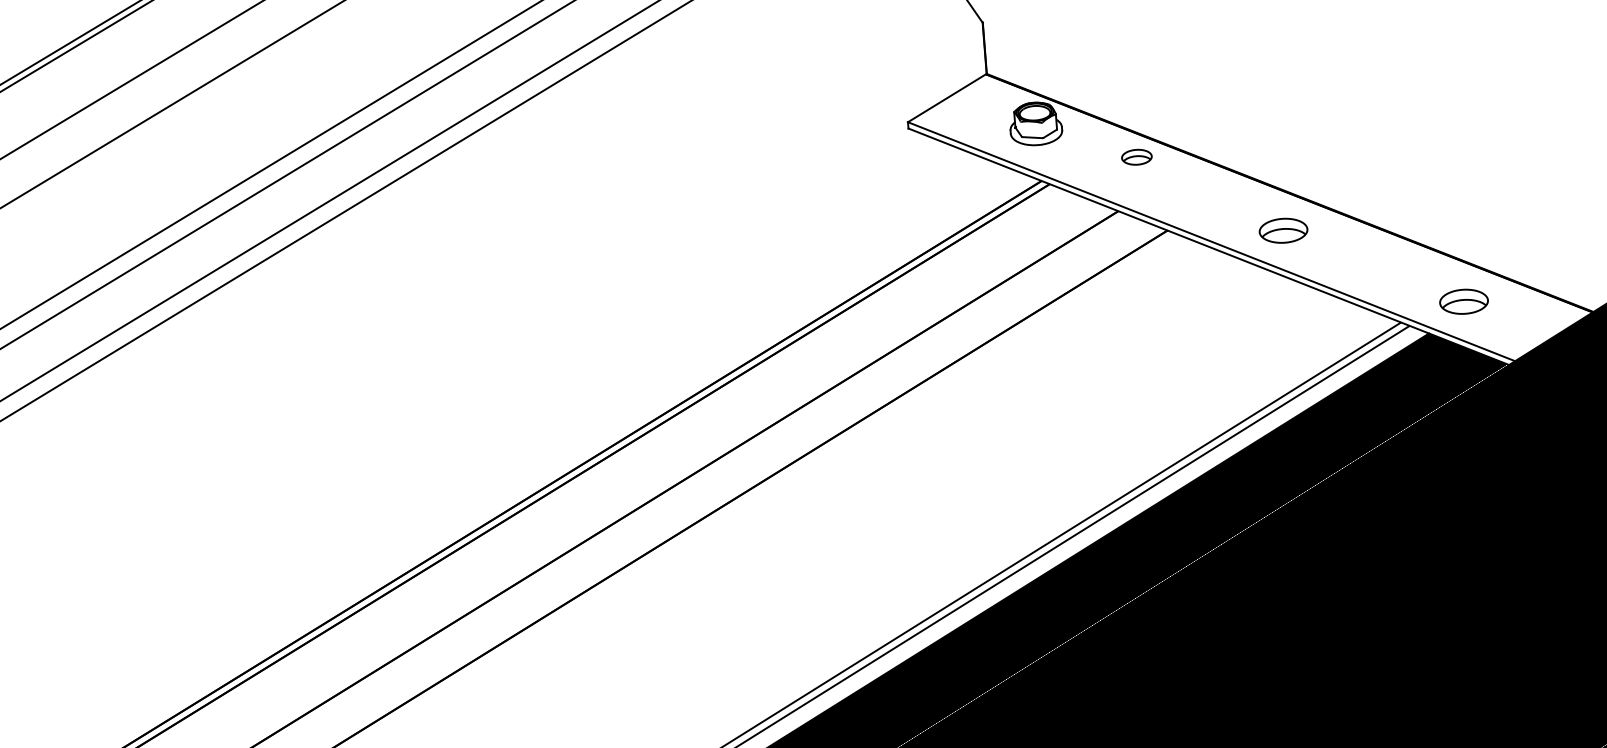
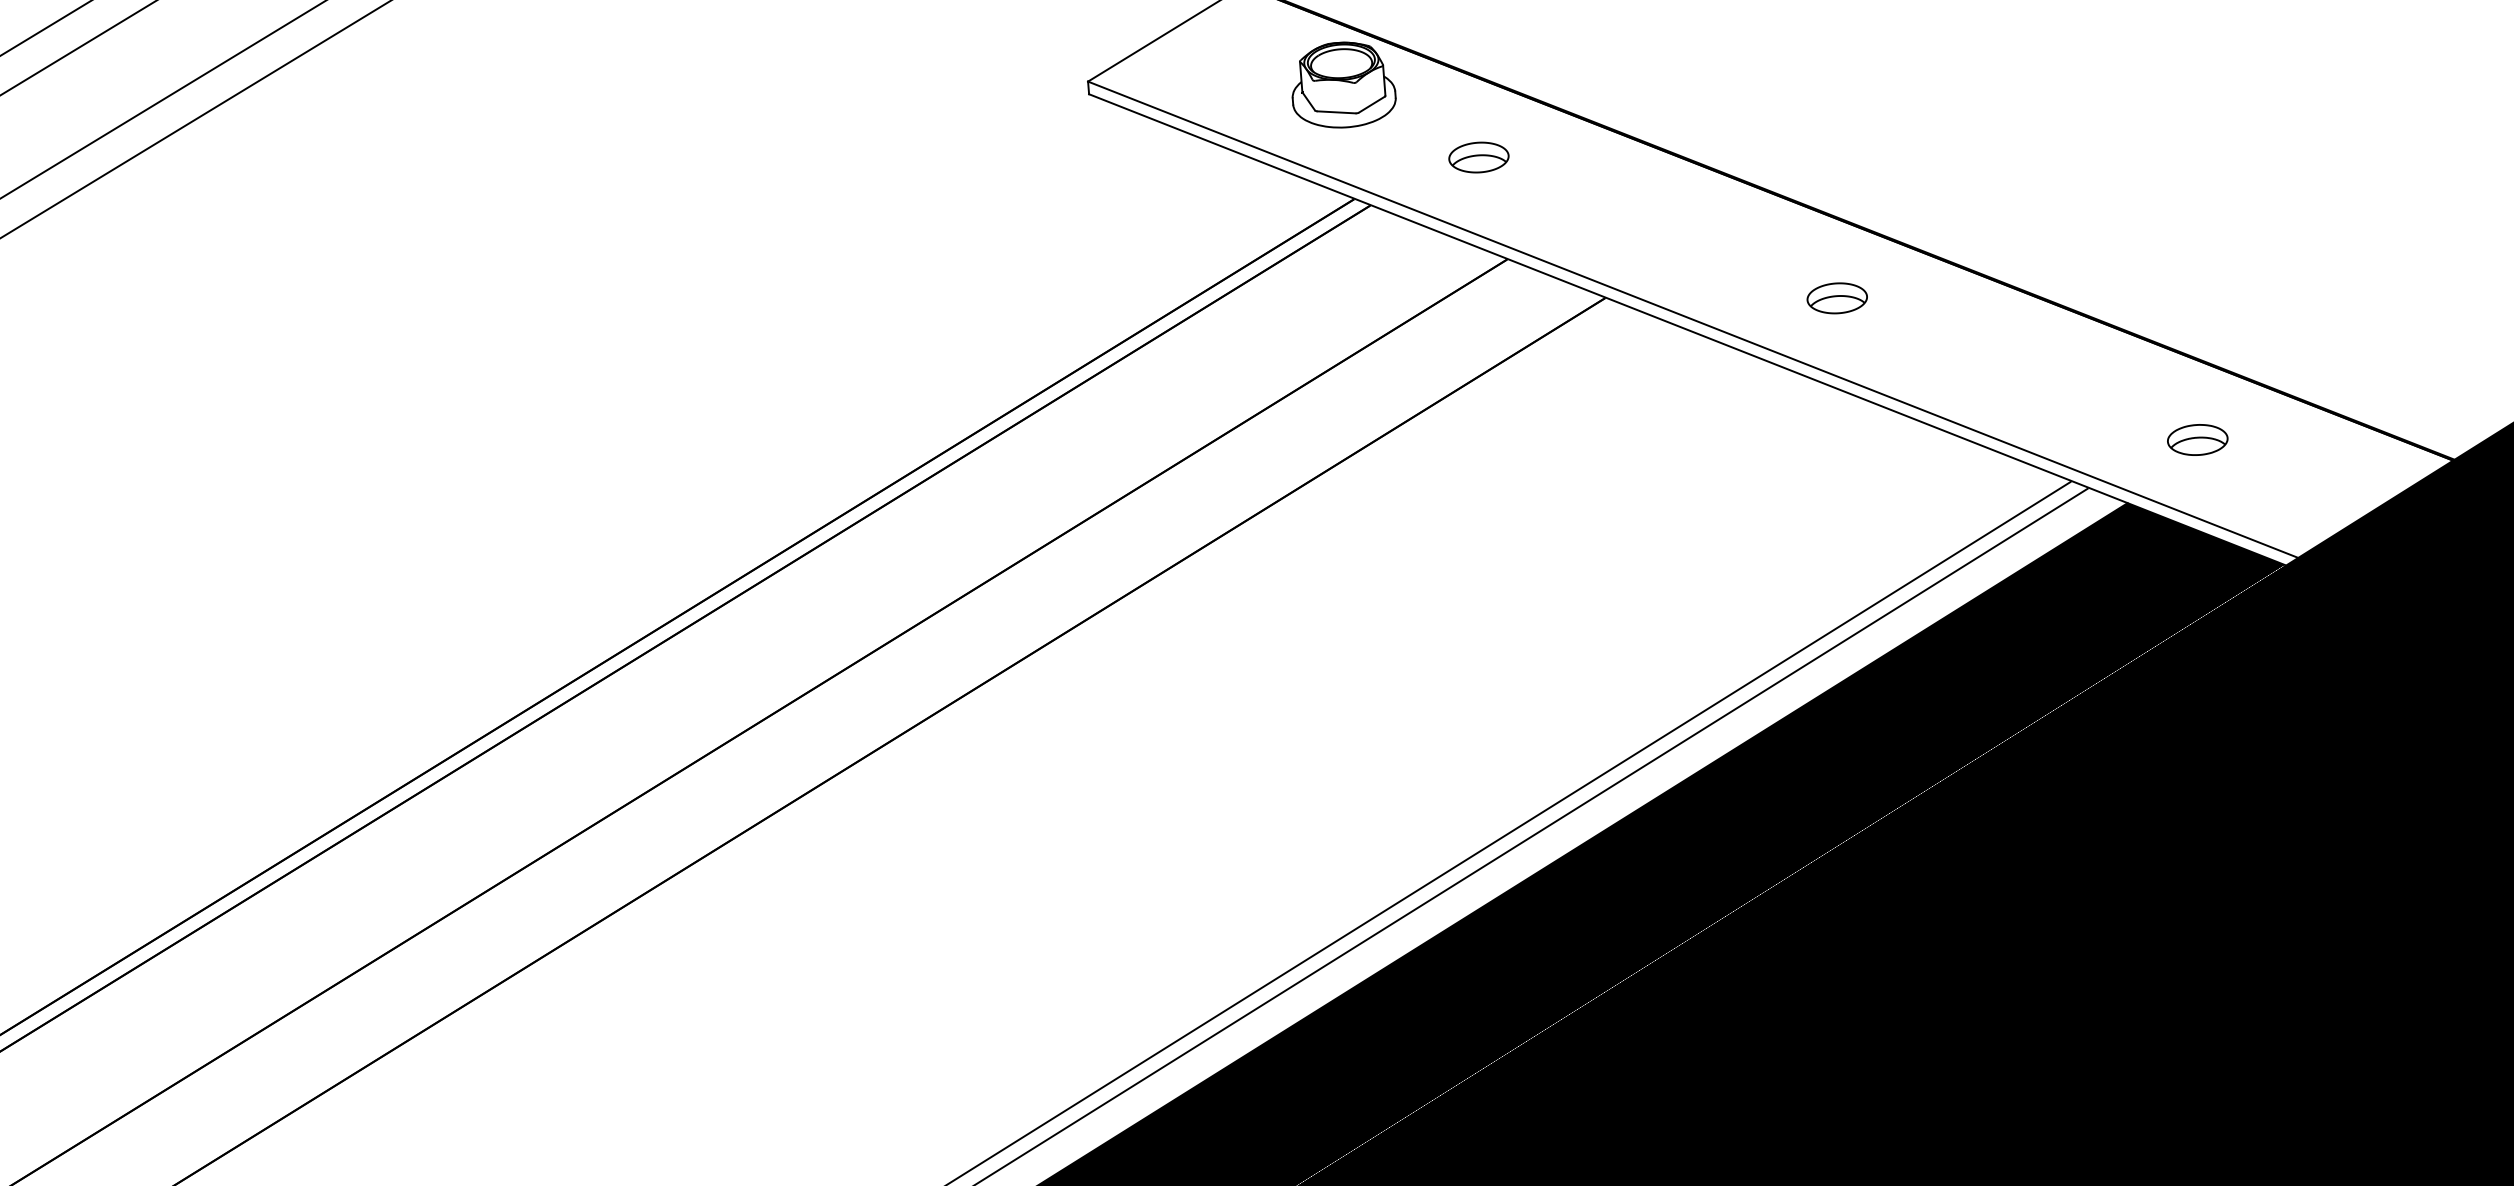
part: (1136, 156) -> (1478, 155), moved
part: (1283, 230) -> (1837, 297), size x0.62
part: (1464, 301) -> (2198, 439), size x0.62

